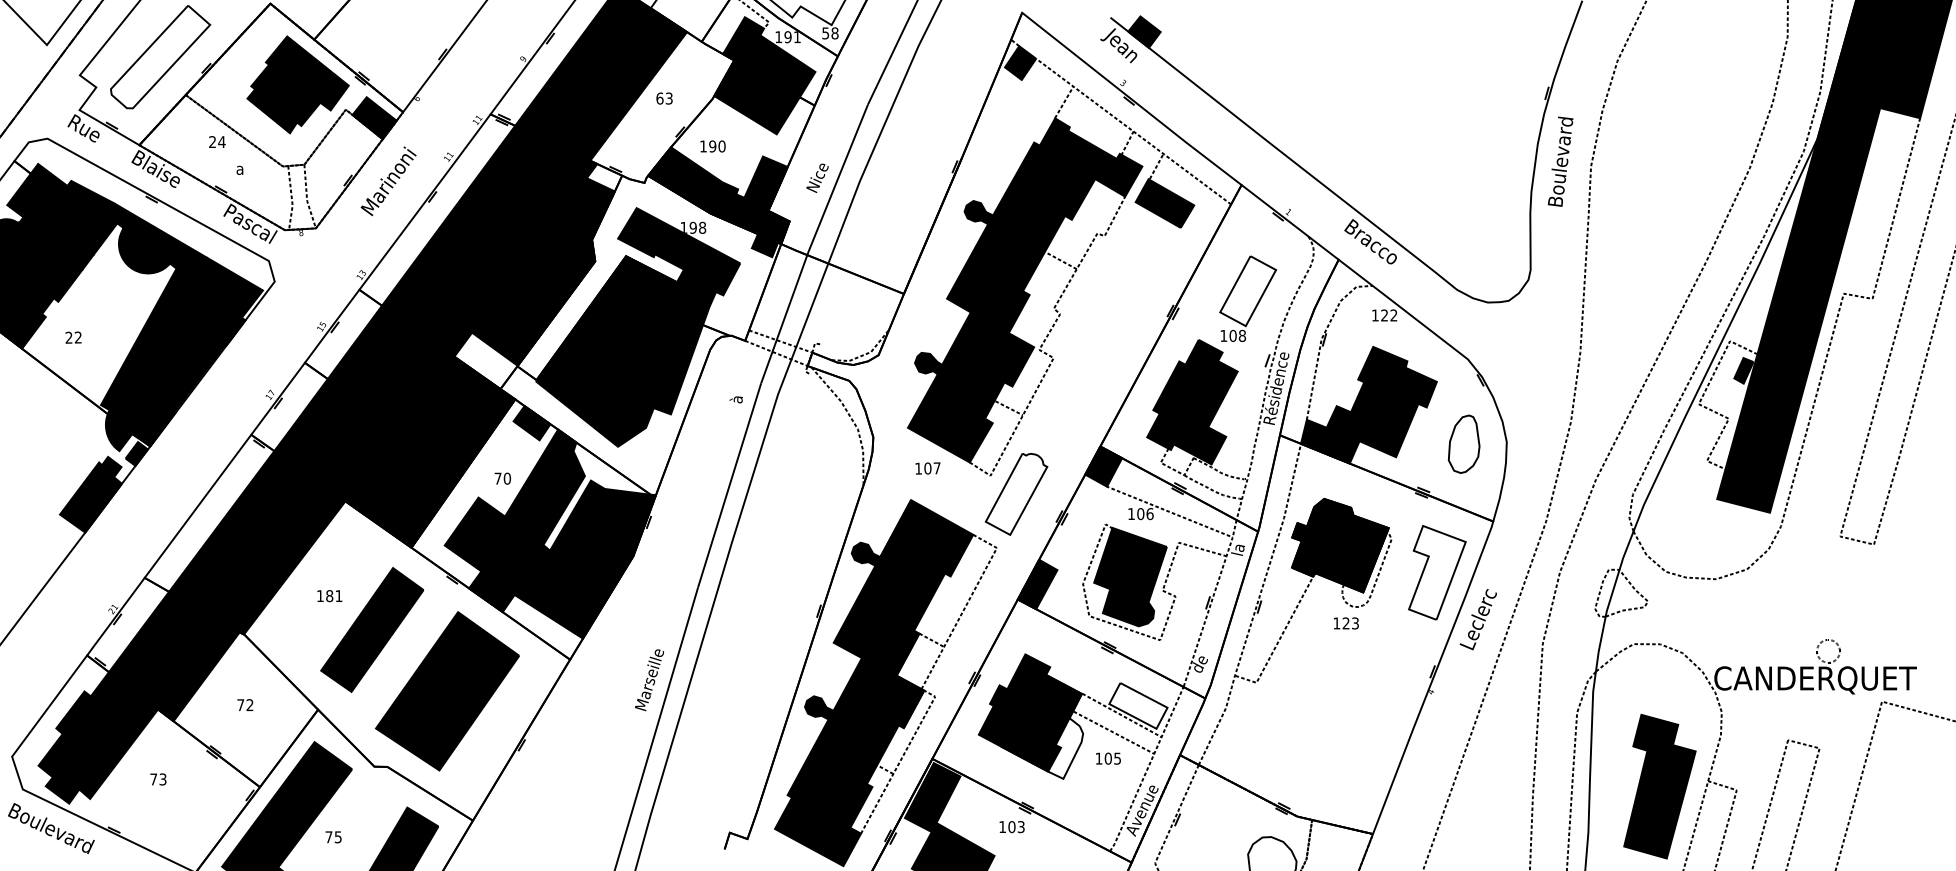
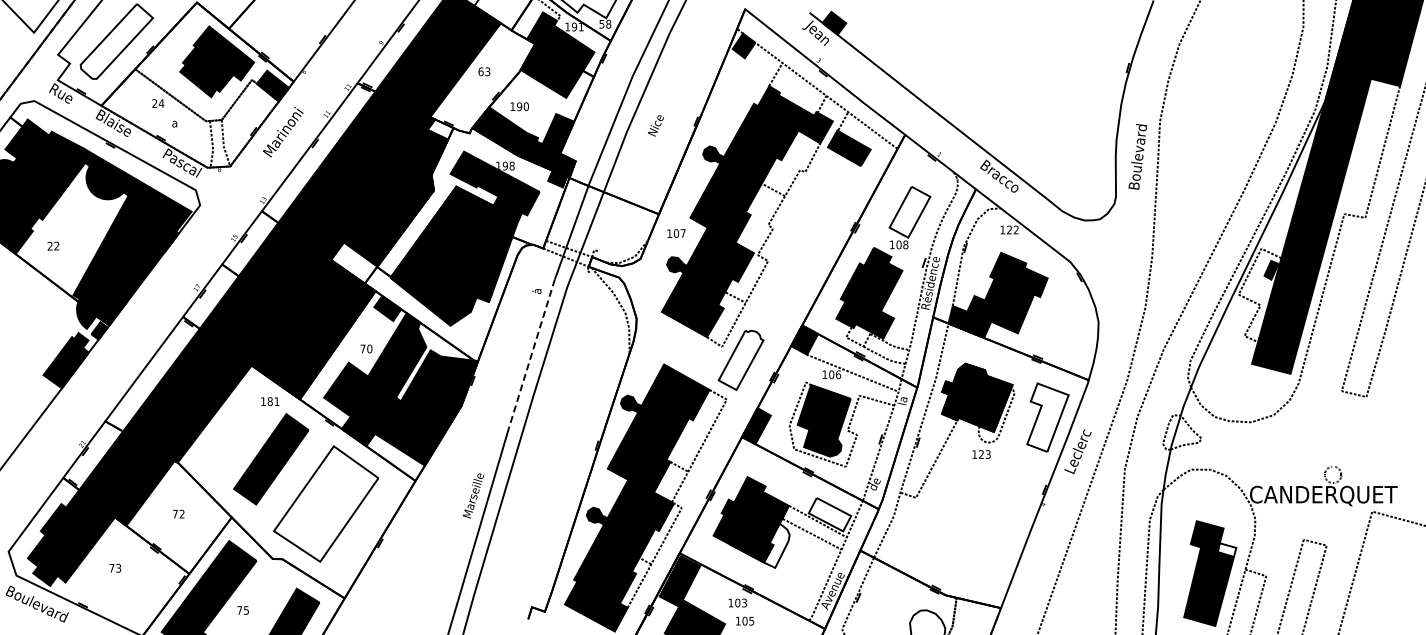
text: (1560, 161) -> (1137, 156), moved
text: (818, 177) -> (656, 125), moved
part: (1464, 443) -> (1067, 323), removed
text: (927, 468) -> (676, 233), moved
line: (729, 484) -> (531, 353), solid -> dashed
text: (330, 595) -> (270, 401), moved
fill: (447, 690) -> (326, 503), removed
fill: (1682, 755) -> (1226, 550), removed
text: (1108, 757) -> (745, 620), moved

